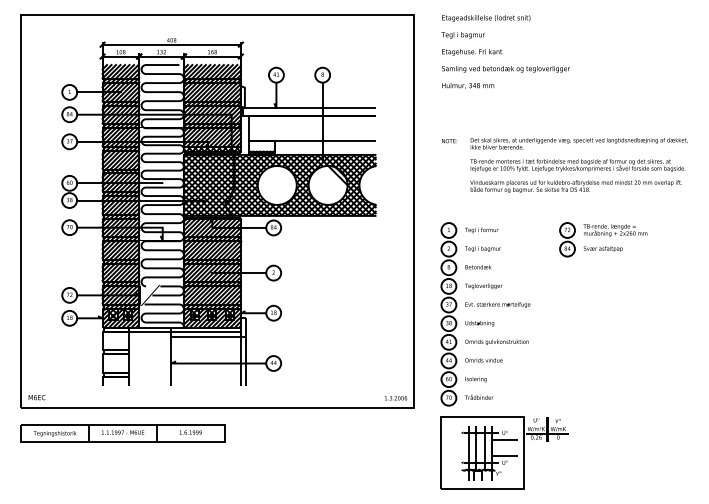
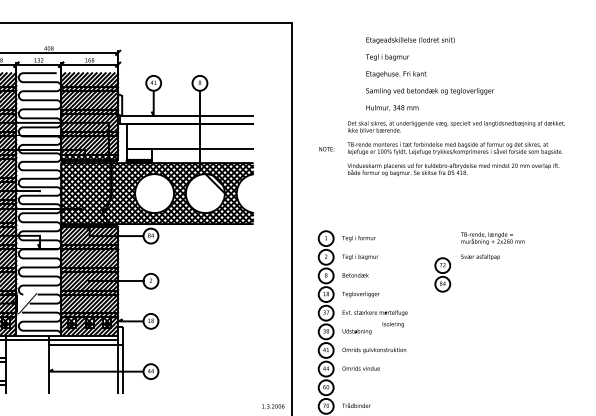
text: (505, 51) -> (429, 73), moved
text: (578, 165) -> (455, 148), moved
part: (567, 239) -> (442, 274), moved
text: (475, 379) -> (392, 324), moved

